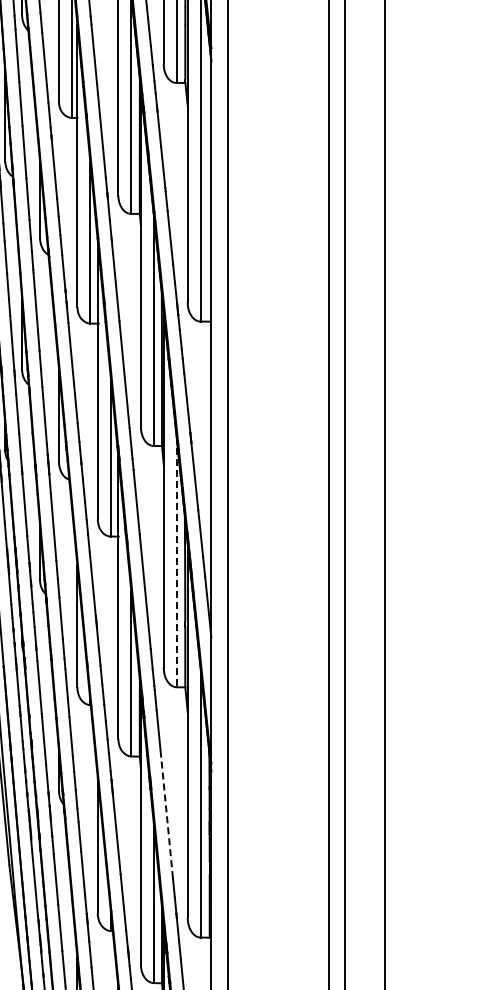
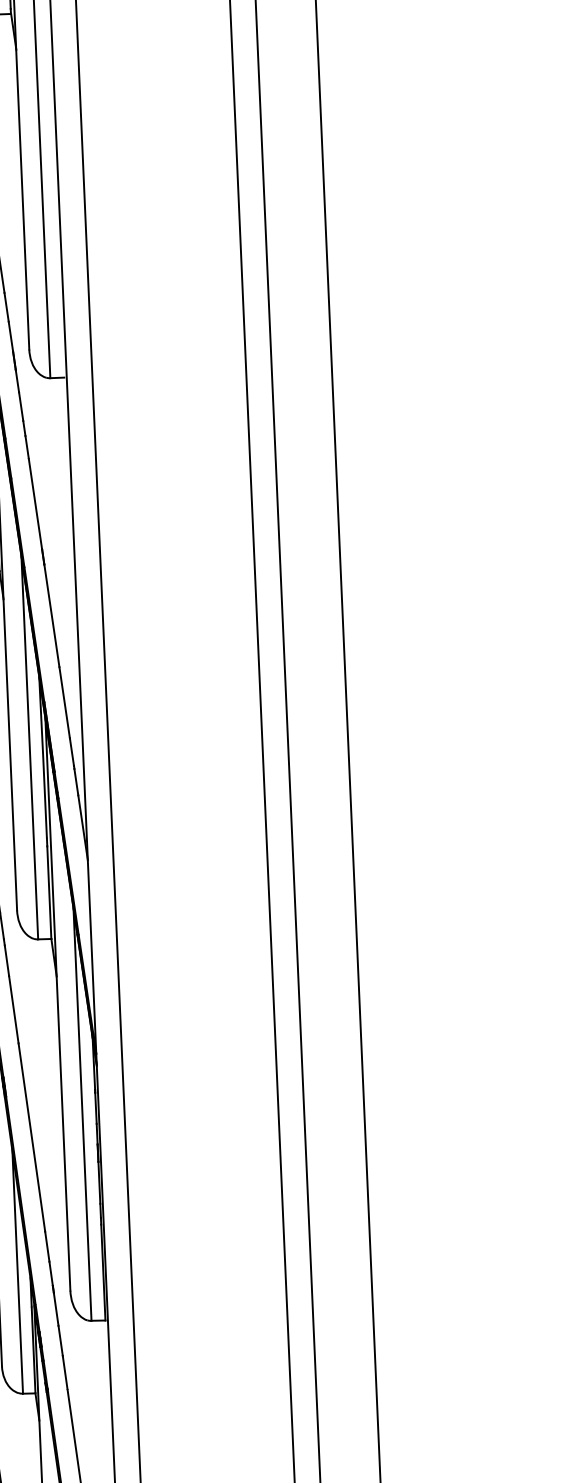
line: (176, 562) -> (29, 748), dashed -> solid
line: (166, 815) -> (31, 1136), dashed -> solid

